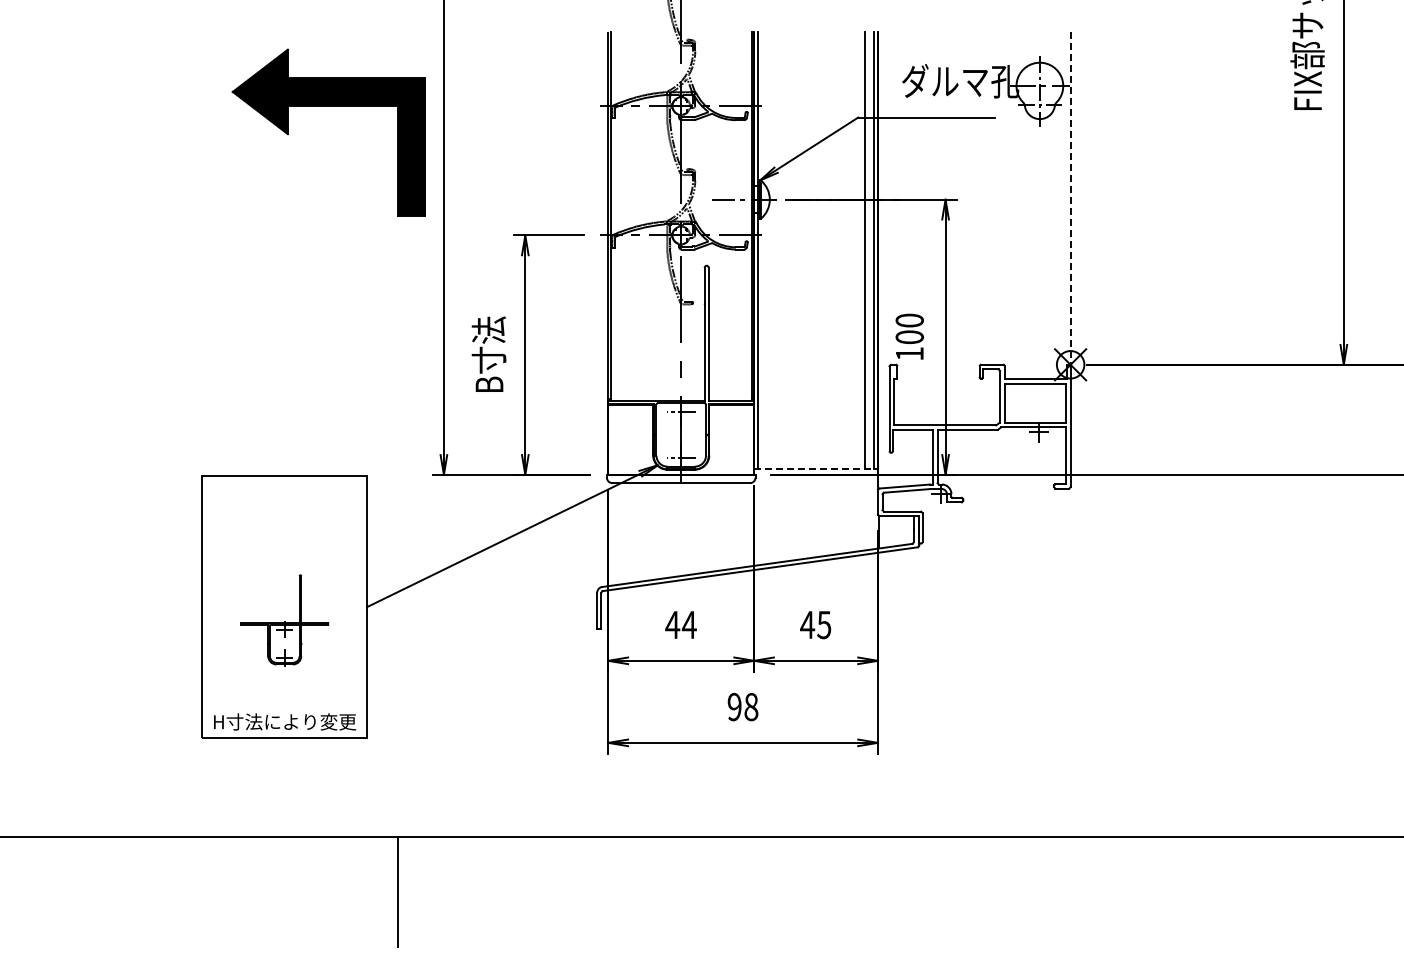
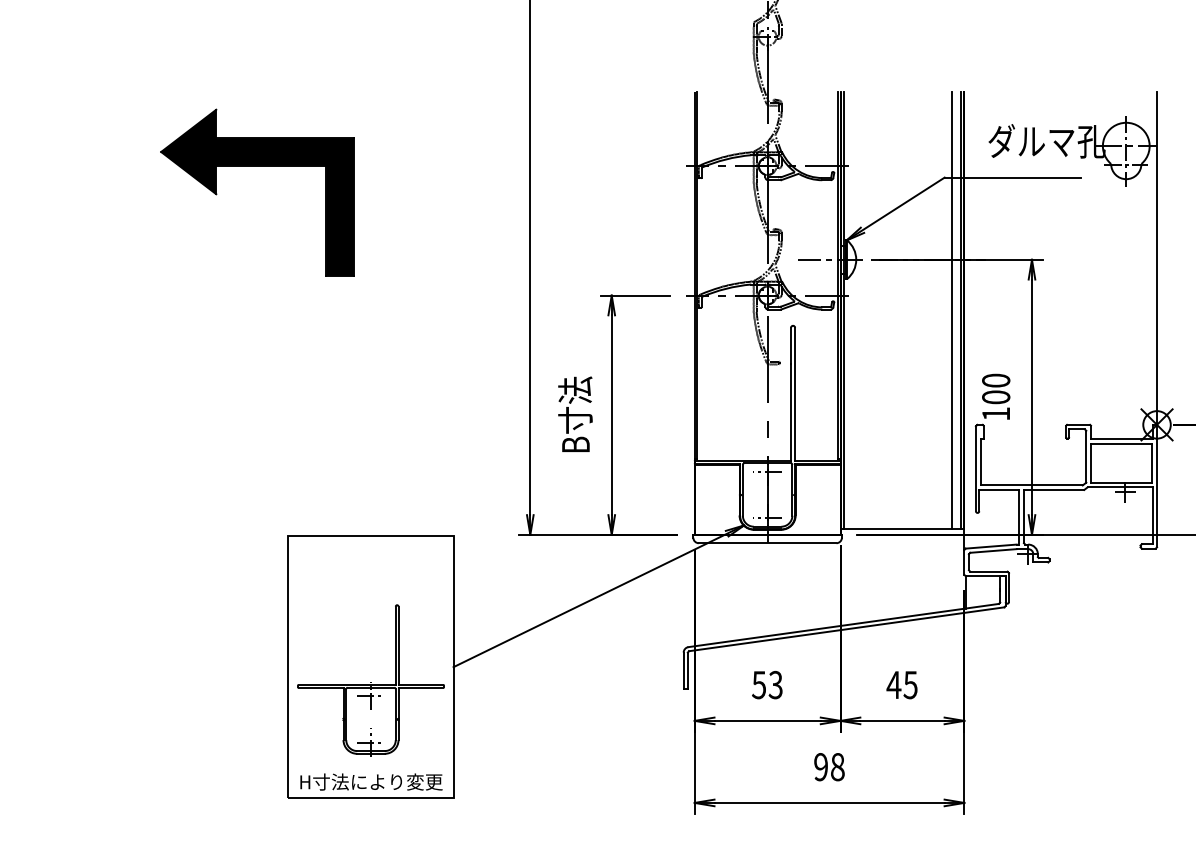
part: (328, 106) -> (256, 166), moved
line: (1070, 198) -> (1156, 258), dashed -> solid
line: (816, 469) -> (902, 529), dashed -> solid
part: (284, 620) -> (370, 680), size x1.67
text: (680, 624) -> (766, 684), 44 -> 53

